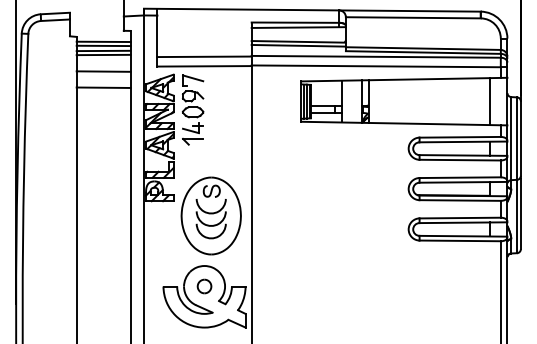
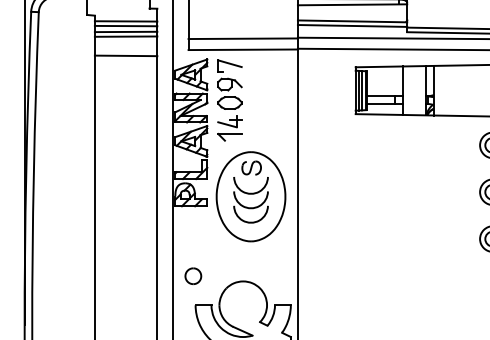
line: (103, 87) -> (125, 74), removed
part: (210, 215) -> (250, 196), moved
part: (204, 286) -> (193, 276), moved

